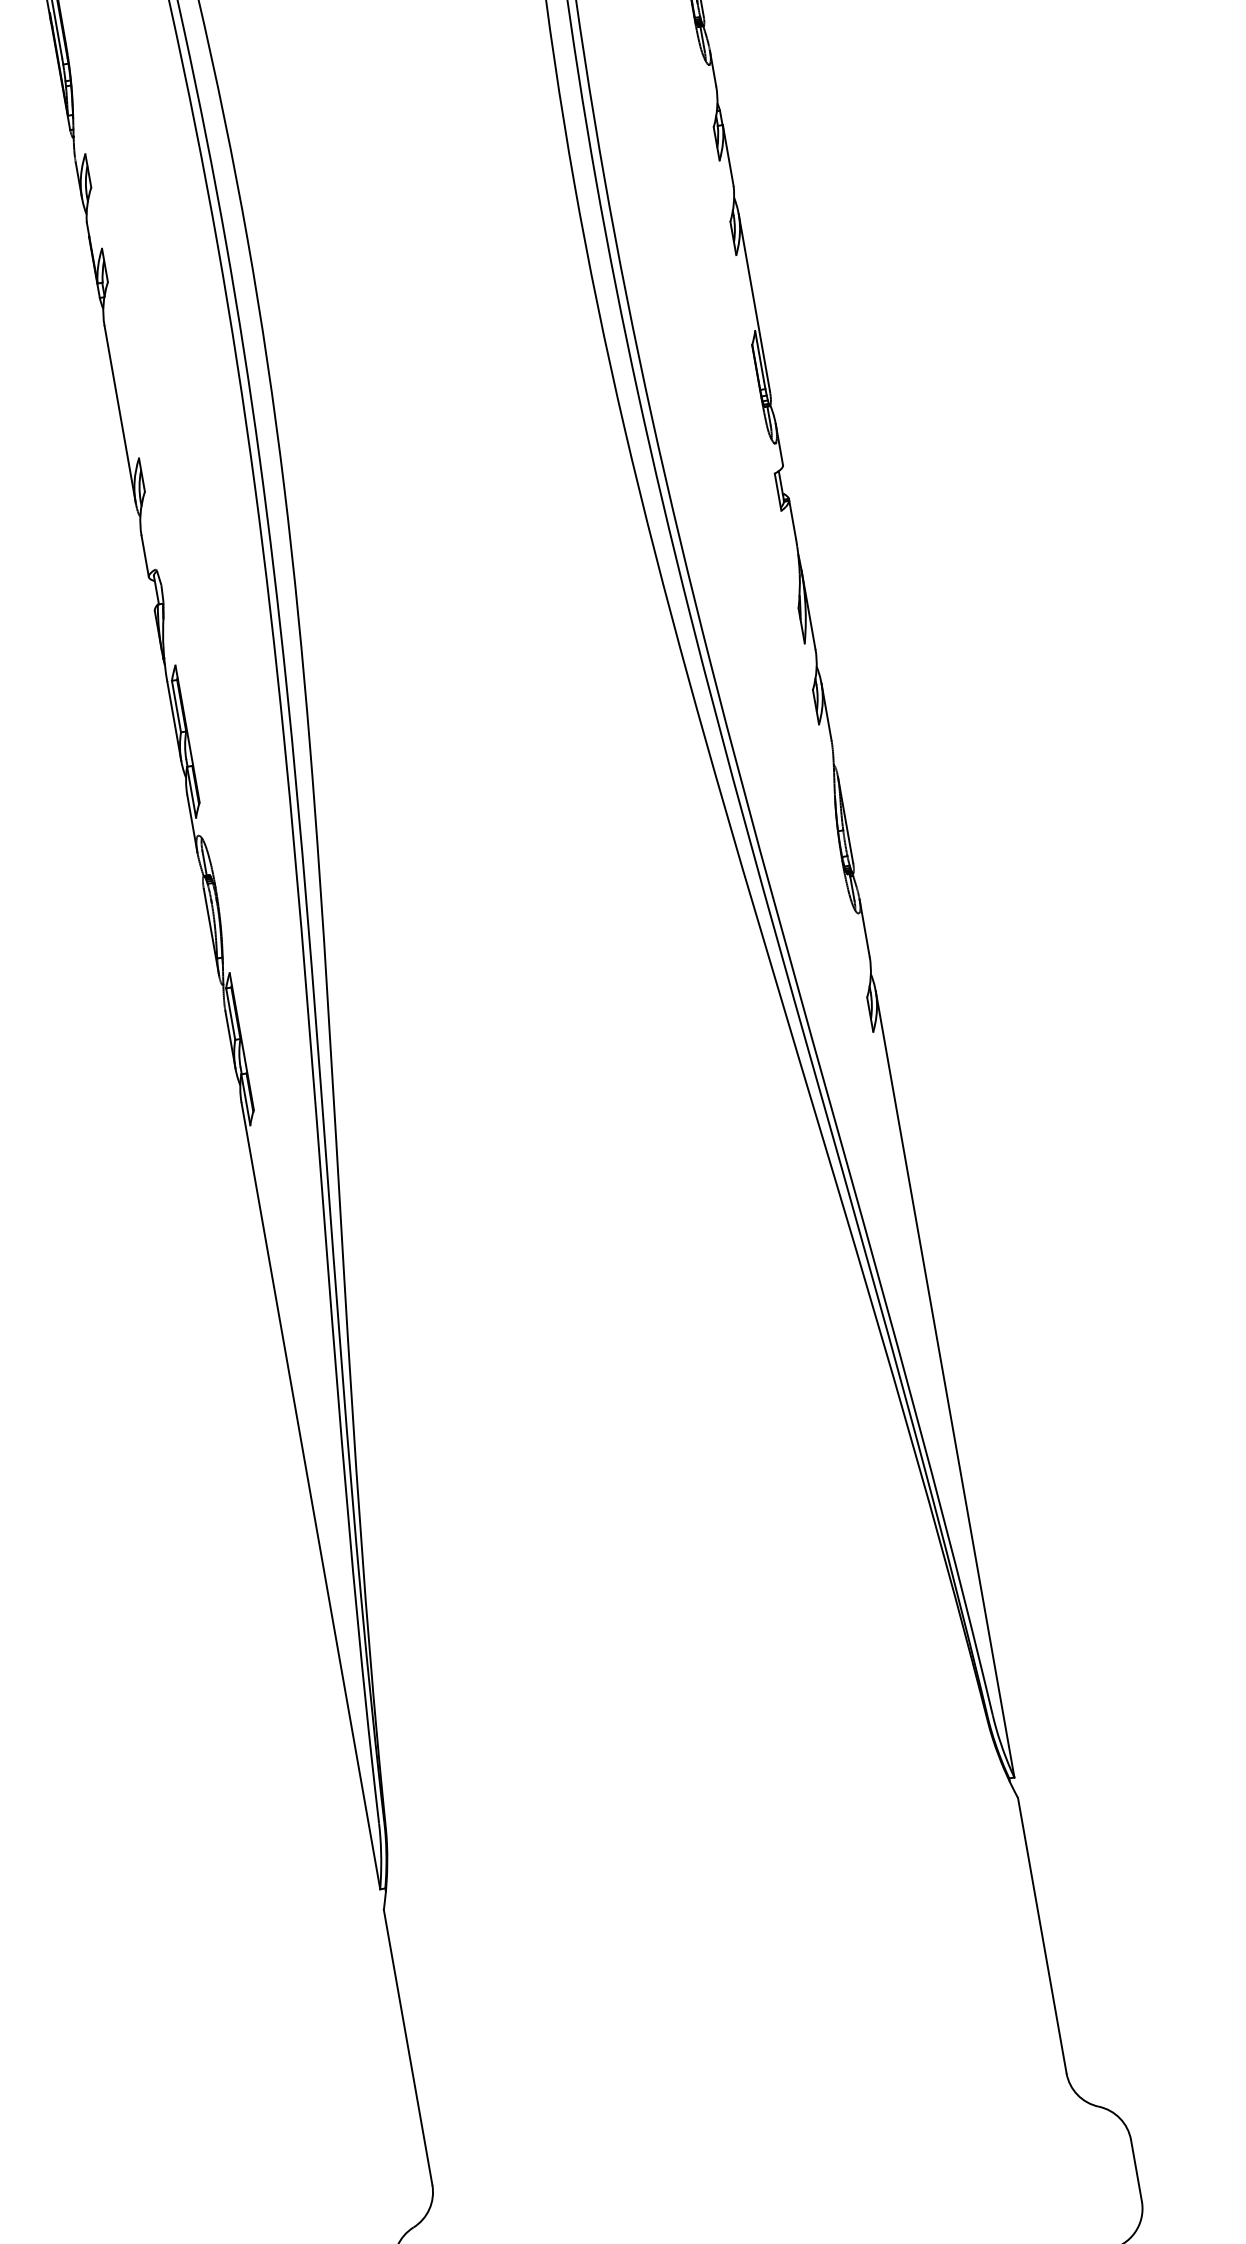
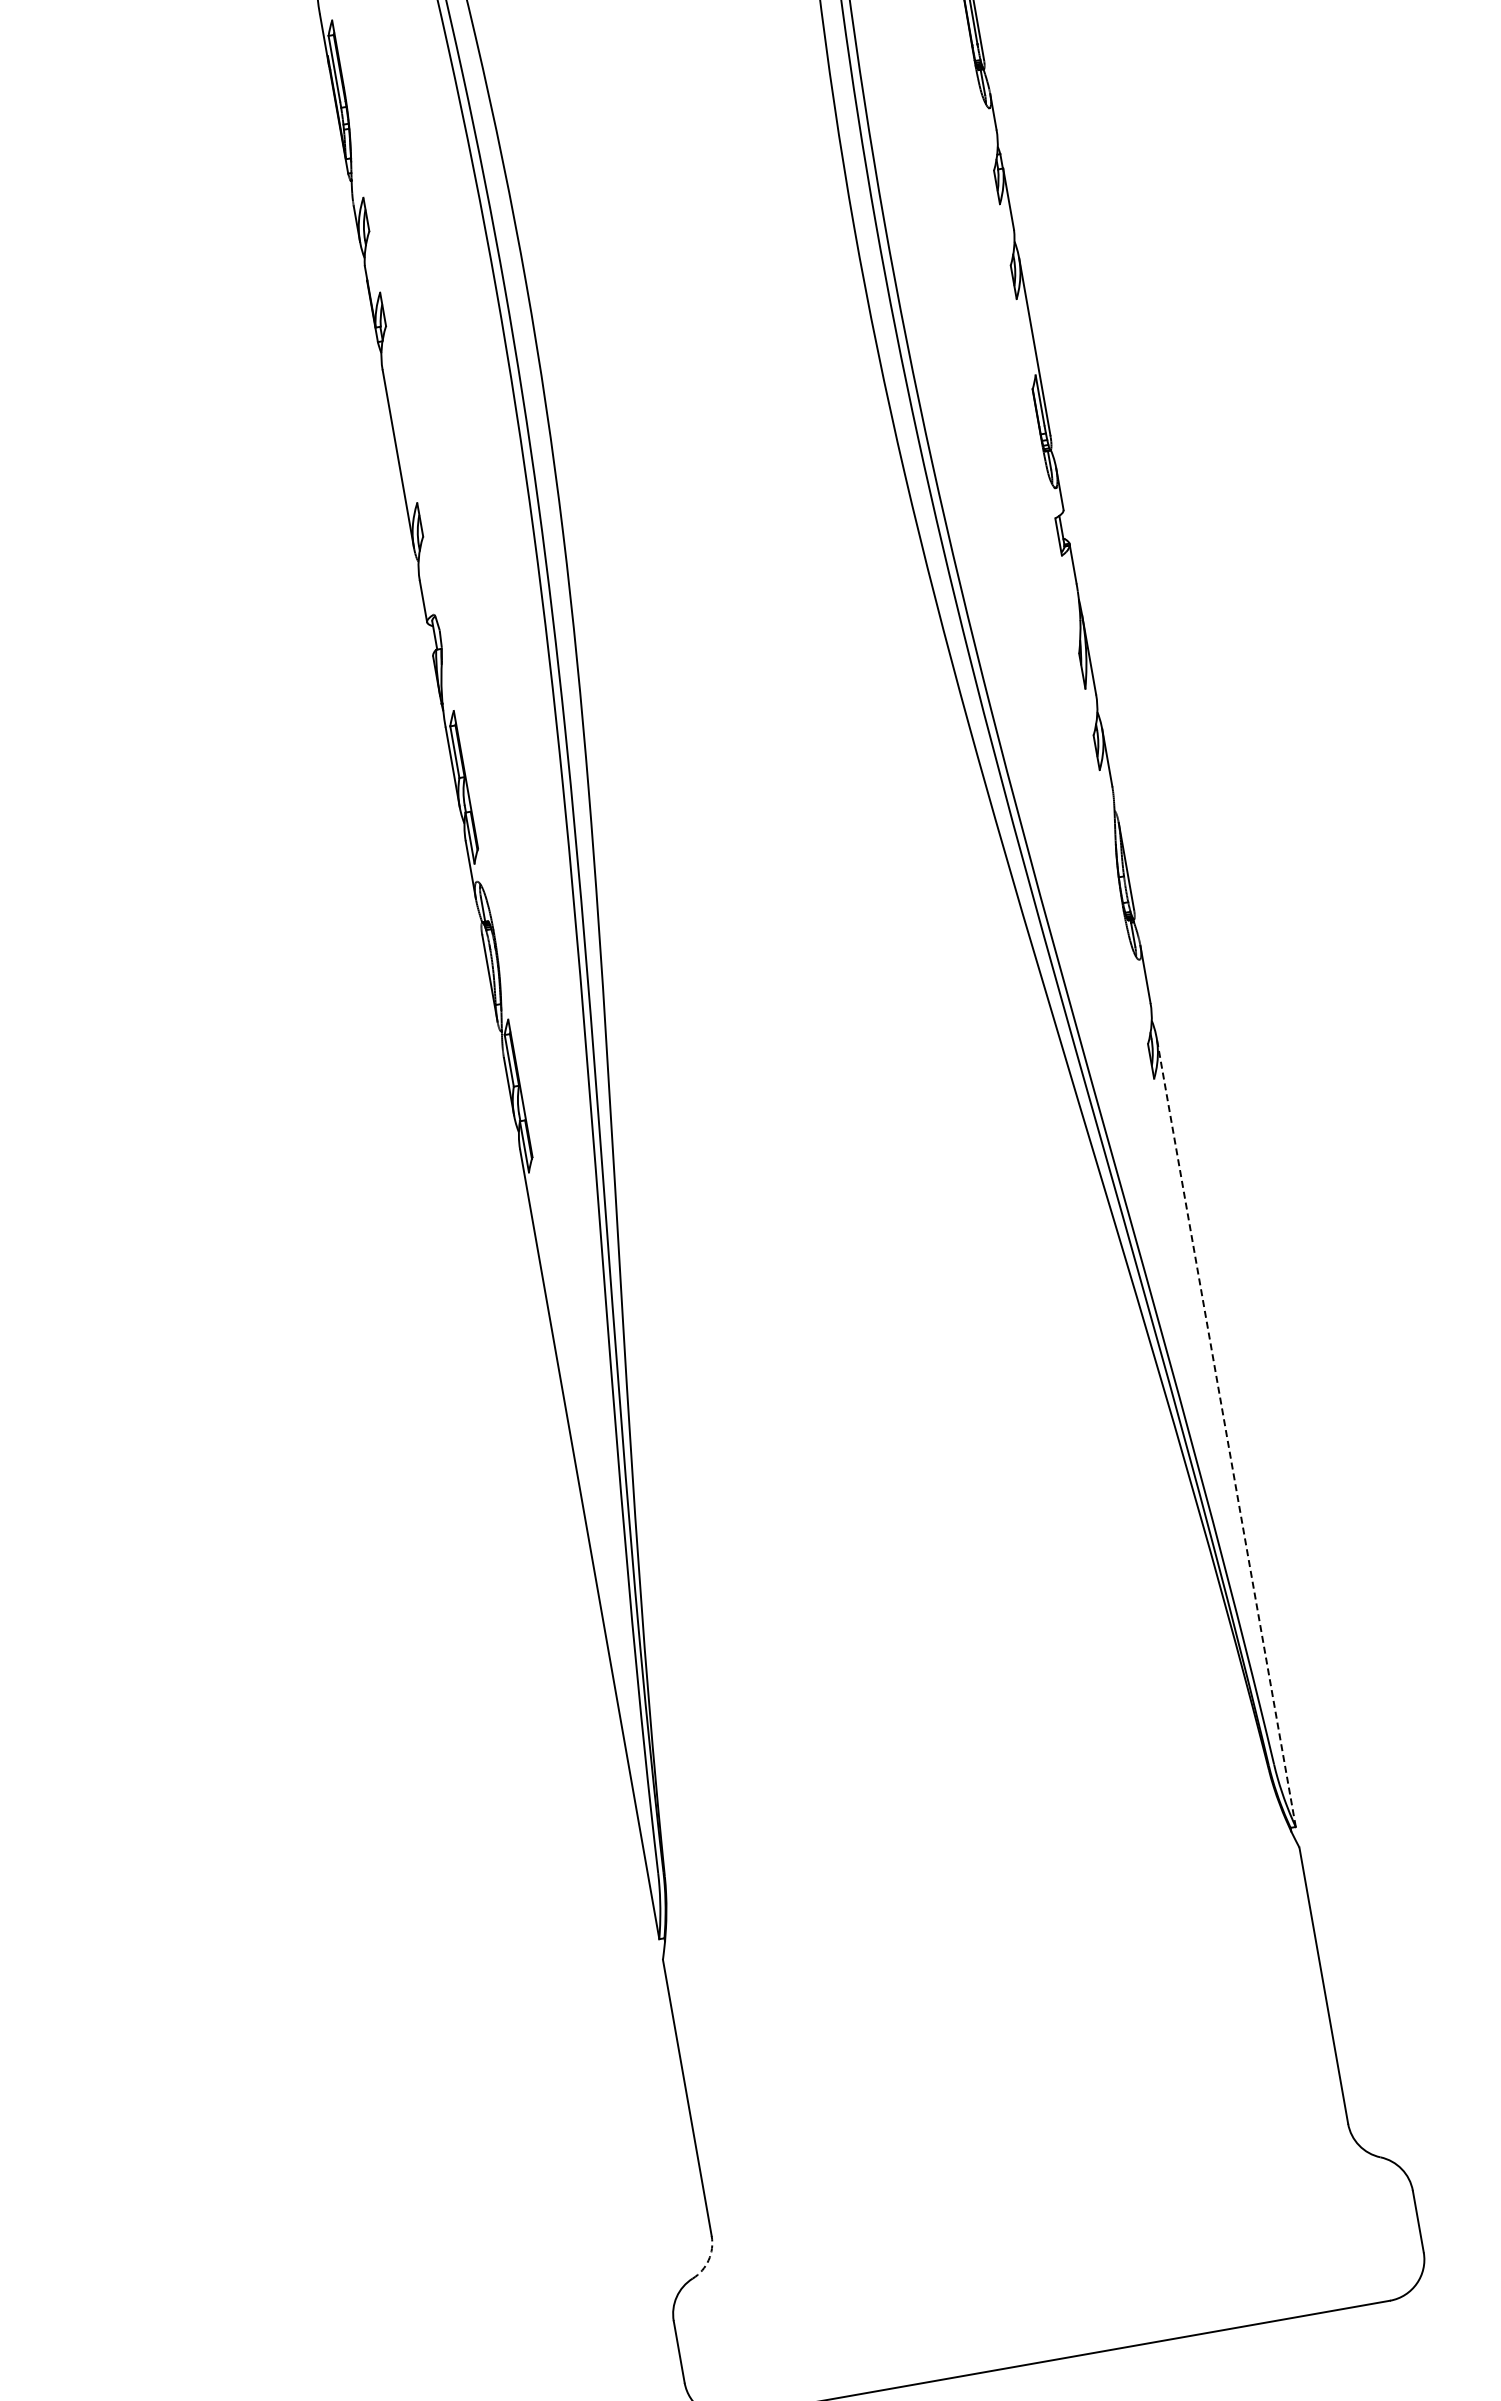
line: (945, 1384) -> (1226, 1432), solid -> dashed
arc: (429, 2209) -> (708, 2260), solid -> dashed

